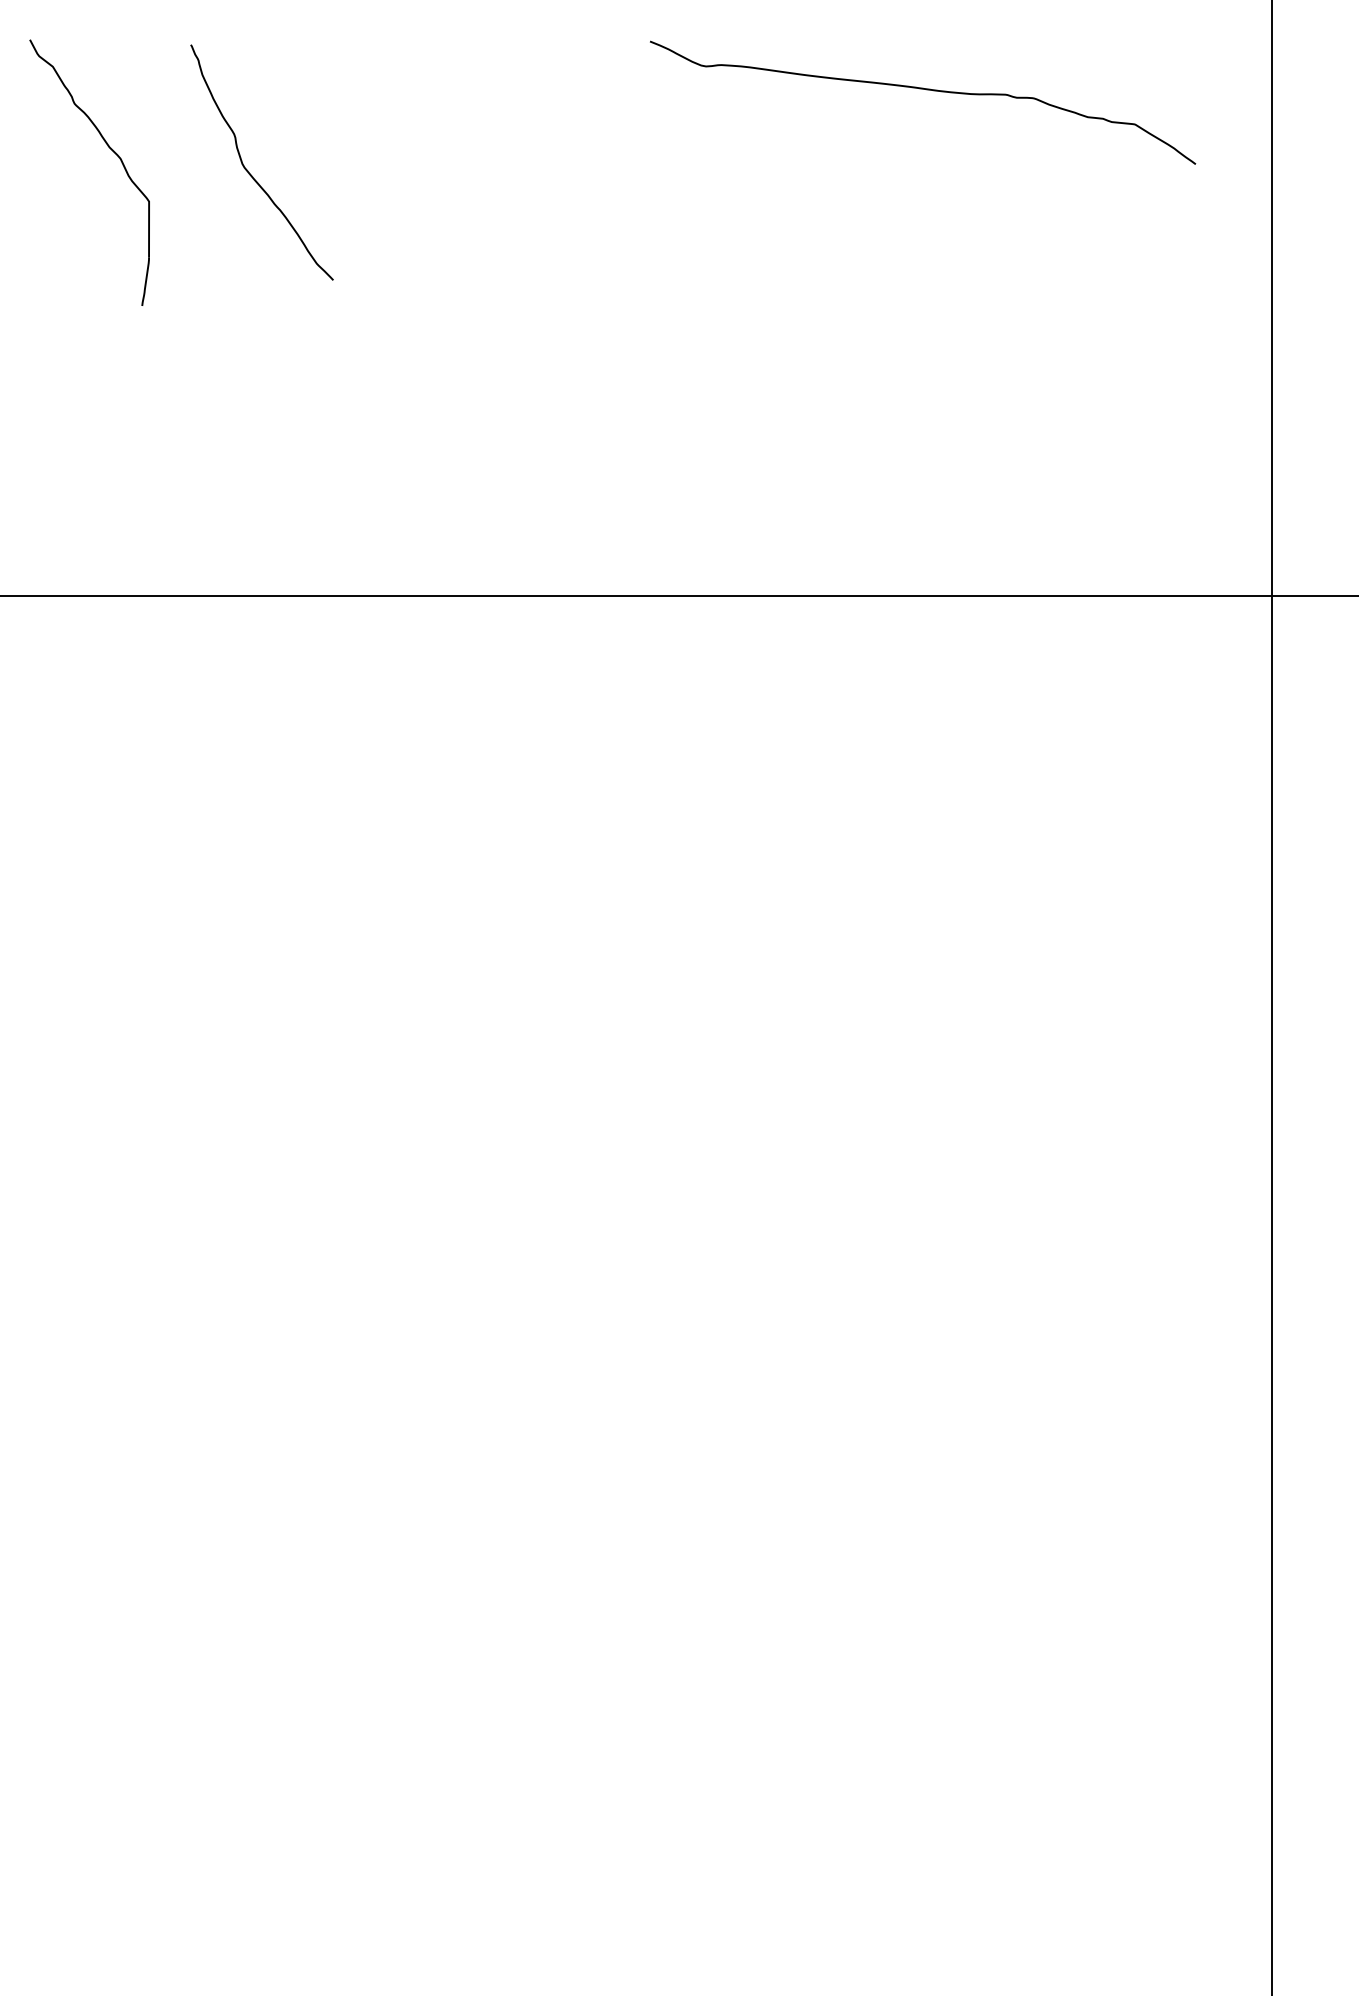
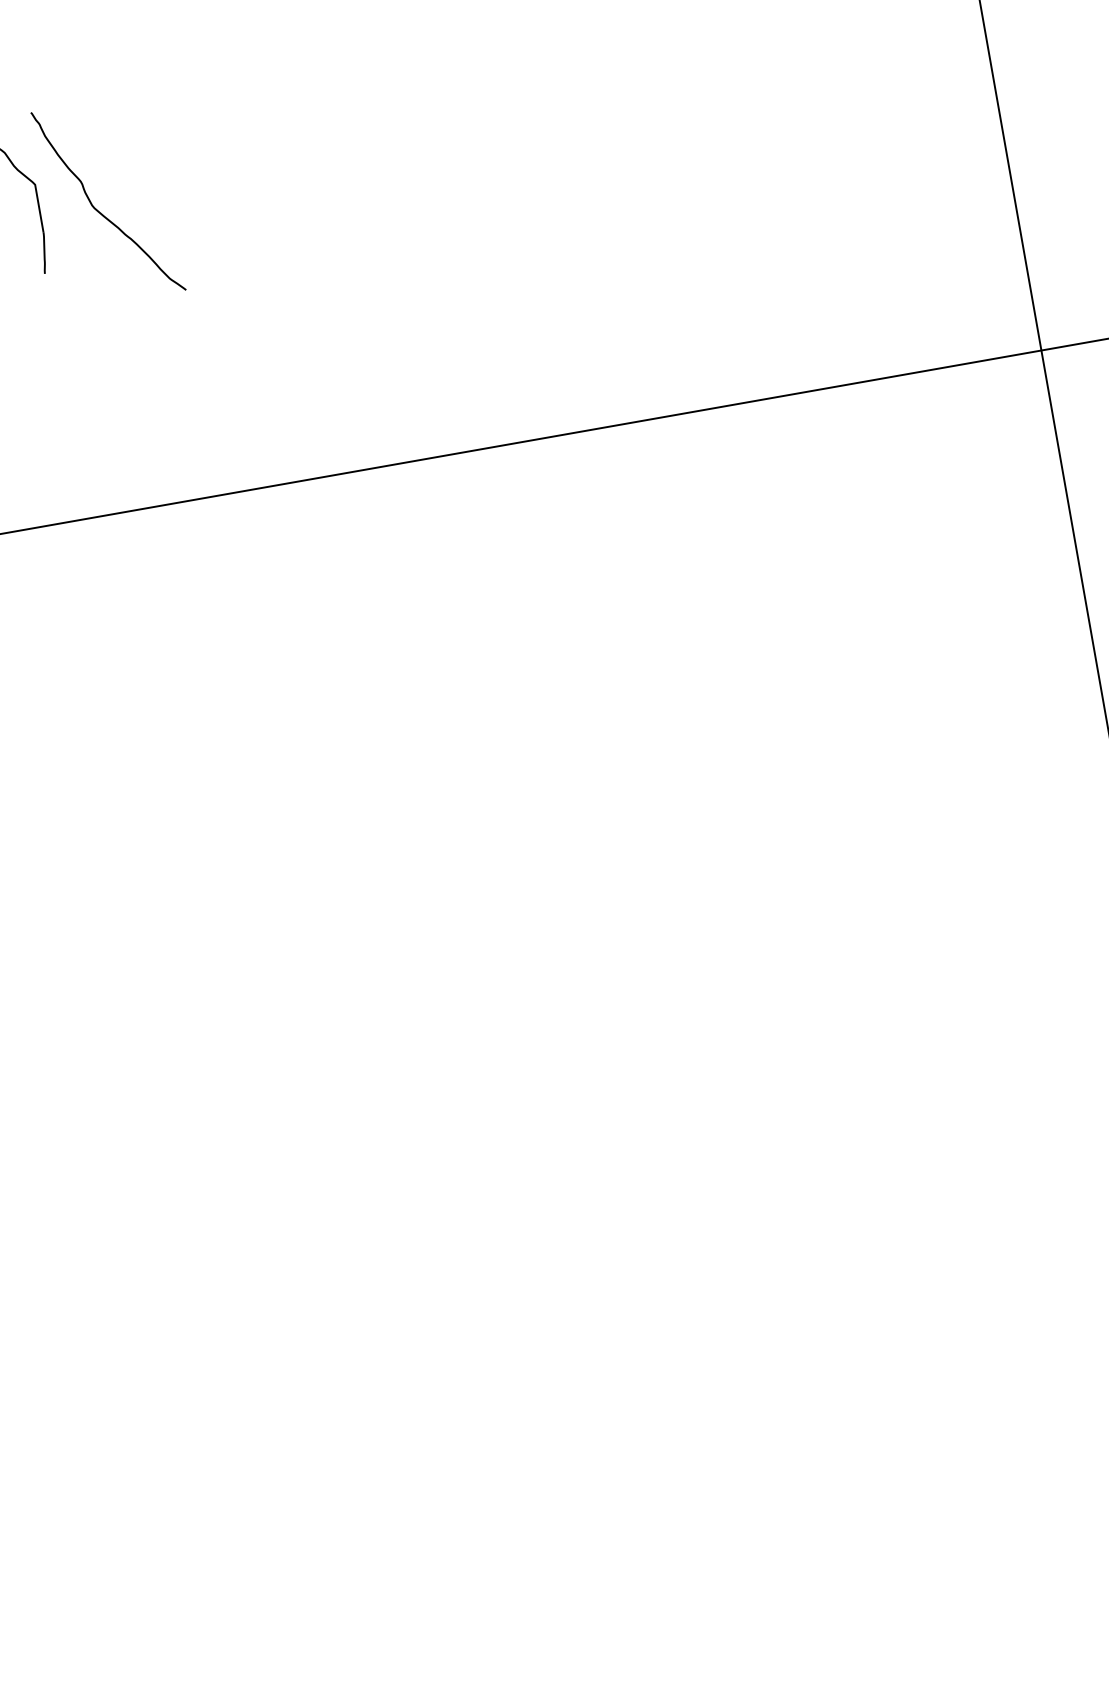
curve: (248, 170) -> (98, 210), moved

